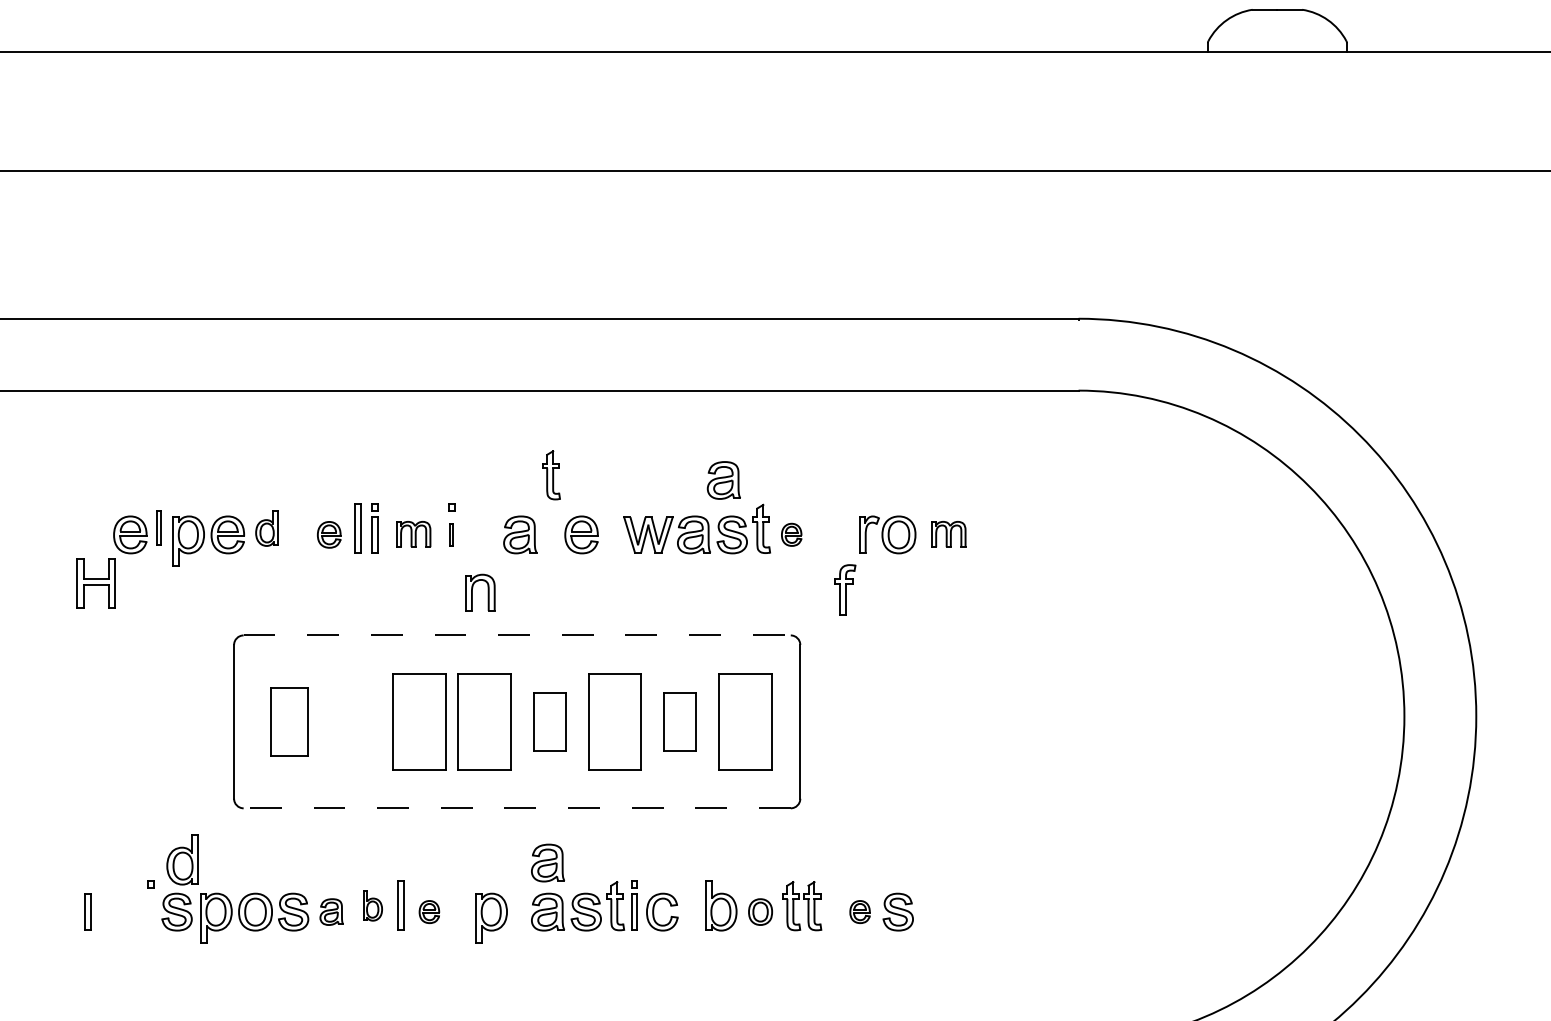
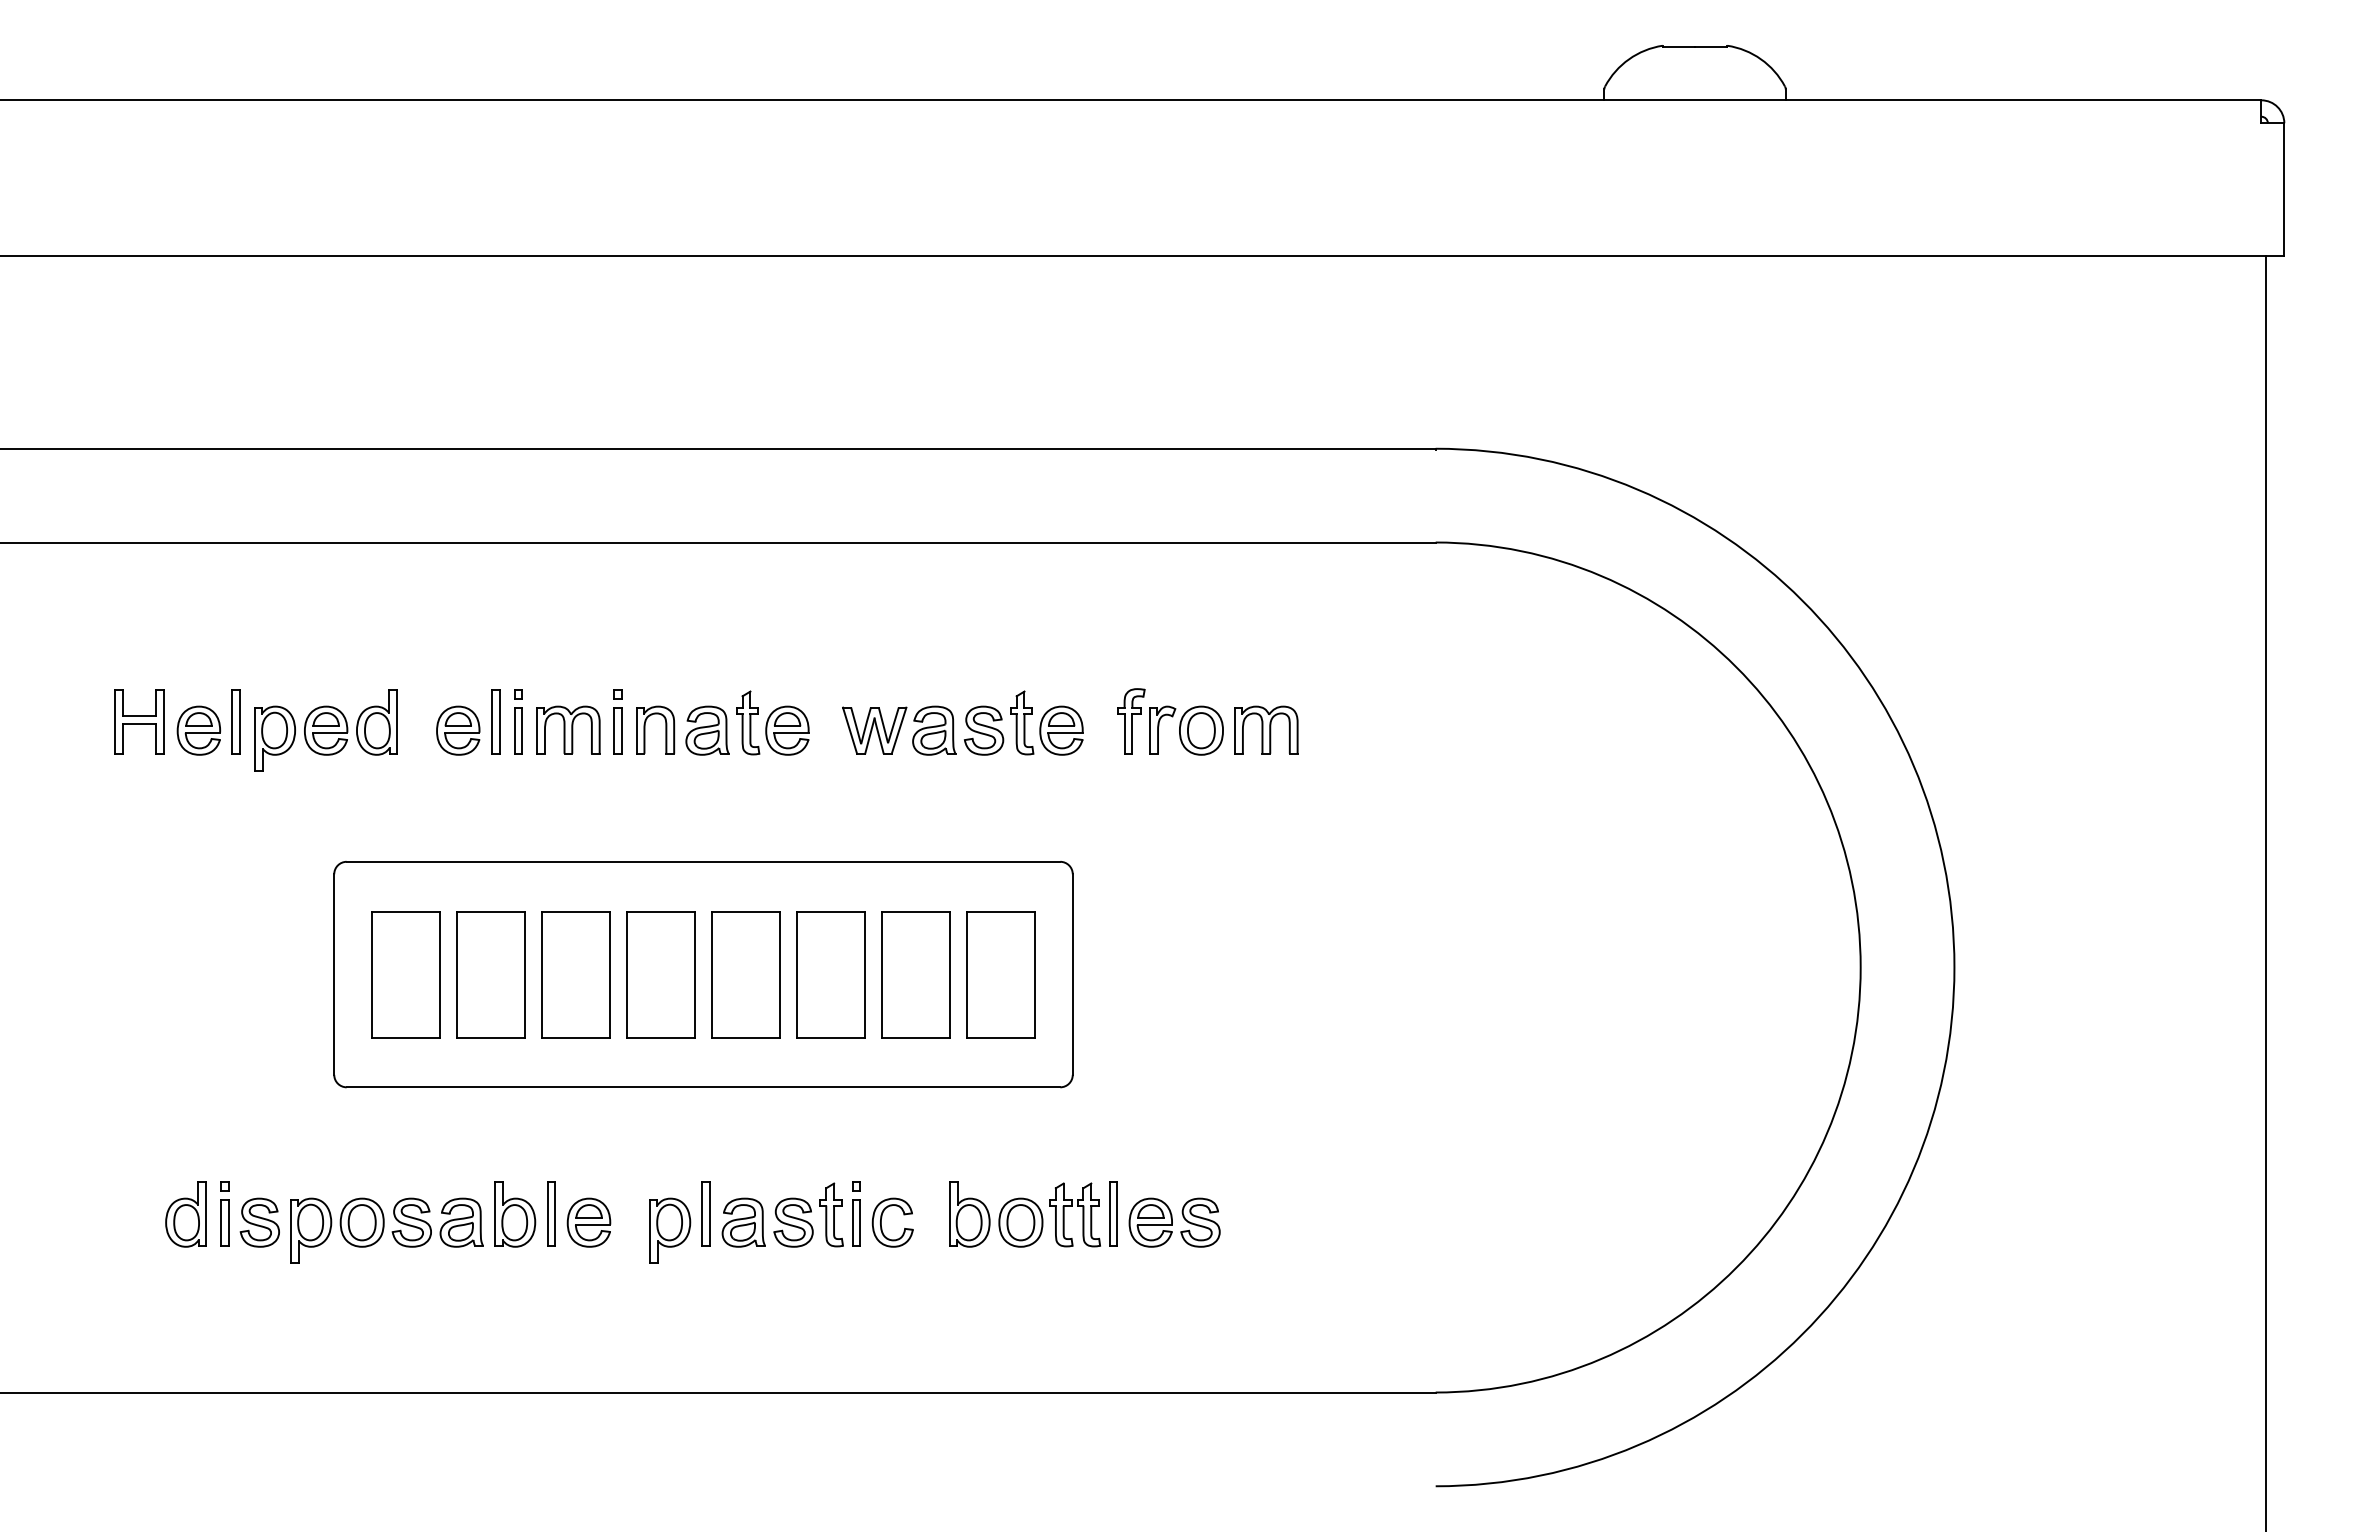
part: (551, 474) -> (748, 722), moved
part: (724, 480) -> (973, 659), removed
part: (158, 527) -> (235, 721), size x1.43
part: (266, 528) -> (376, 722), size x1.43
part: (413, 533) -> (568, 729), size x1.43
part: (948, 533) -> (1266, 729), size x1.43
part: (329, 534) -> (458, 730), size x1.43
part: (451, 534) -> (617, 730), size x1.67
part: (791, 534) -> (1061, 730), size x1.67
part: (96, 583) -> (139, 721), moved
part: (845, 589) -> (1131, 721), moved
part: (472, 592) -> (645, 729), moved
line: (517, 635) -> (703, 861), dashed -> solid
part: (288, 721) -> (405, 974), size x1.43
part: (353, 721) -> (490, 974), added
part: (549, 721) -> (745, 974), size x1.67
part: (679, 721) -> (915, 974), size x1.67
line: (517, 808) -> (703, 1087), dashed -> solid
part: (182, 859) -> (185, 1214), moved
part: (547, 862) -> (743, 1158), removed
part: (373, 905) -> (515, 1214), size x1.67
part: (518, 905) -> (705, 1213), added
part: (831, 905) -> (1113, 1213), added
part: (87, 911) -> (224, 1222), moved
part: (331, 911) -> (461, 1222), size x1.43
part: (429, 911) -> (588, 1222), size x1.67
part: (760, 911) -> (1020, 1222), size x1.43
part: (859, 911) -> (1150, 1222), size x1.67

